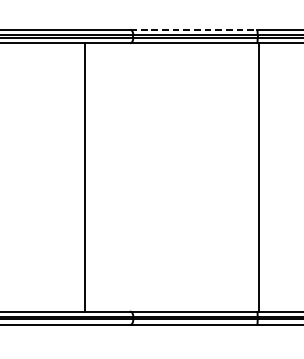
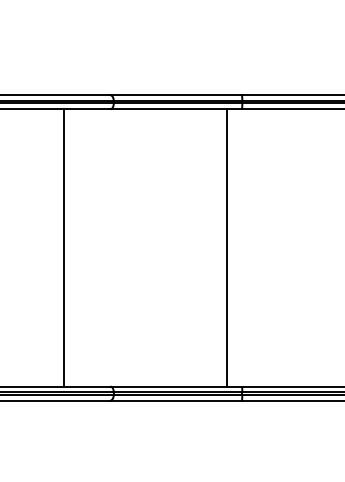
line: (193, 29) -> (176, 95), dashed -> solid
line: (259, 177) -> (227, 247), moved

